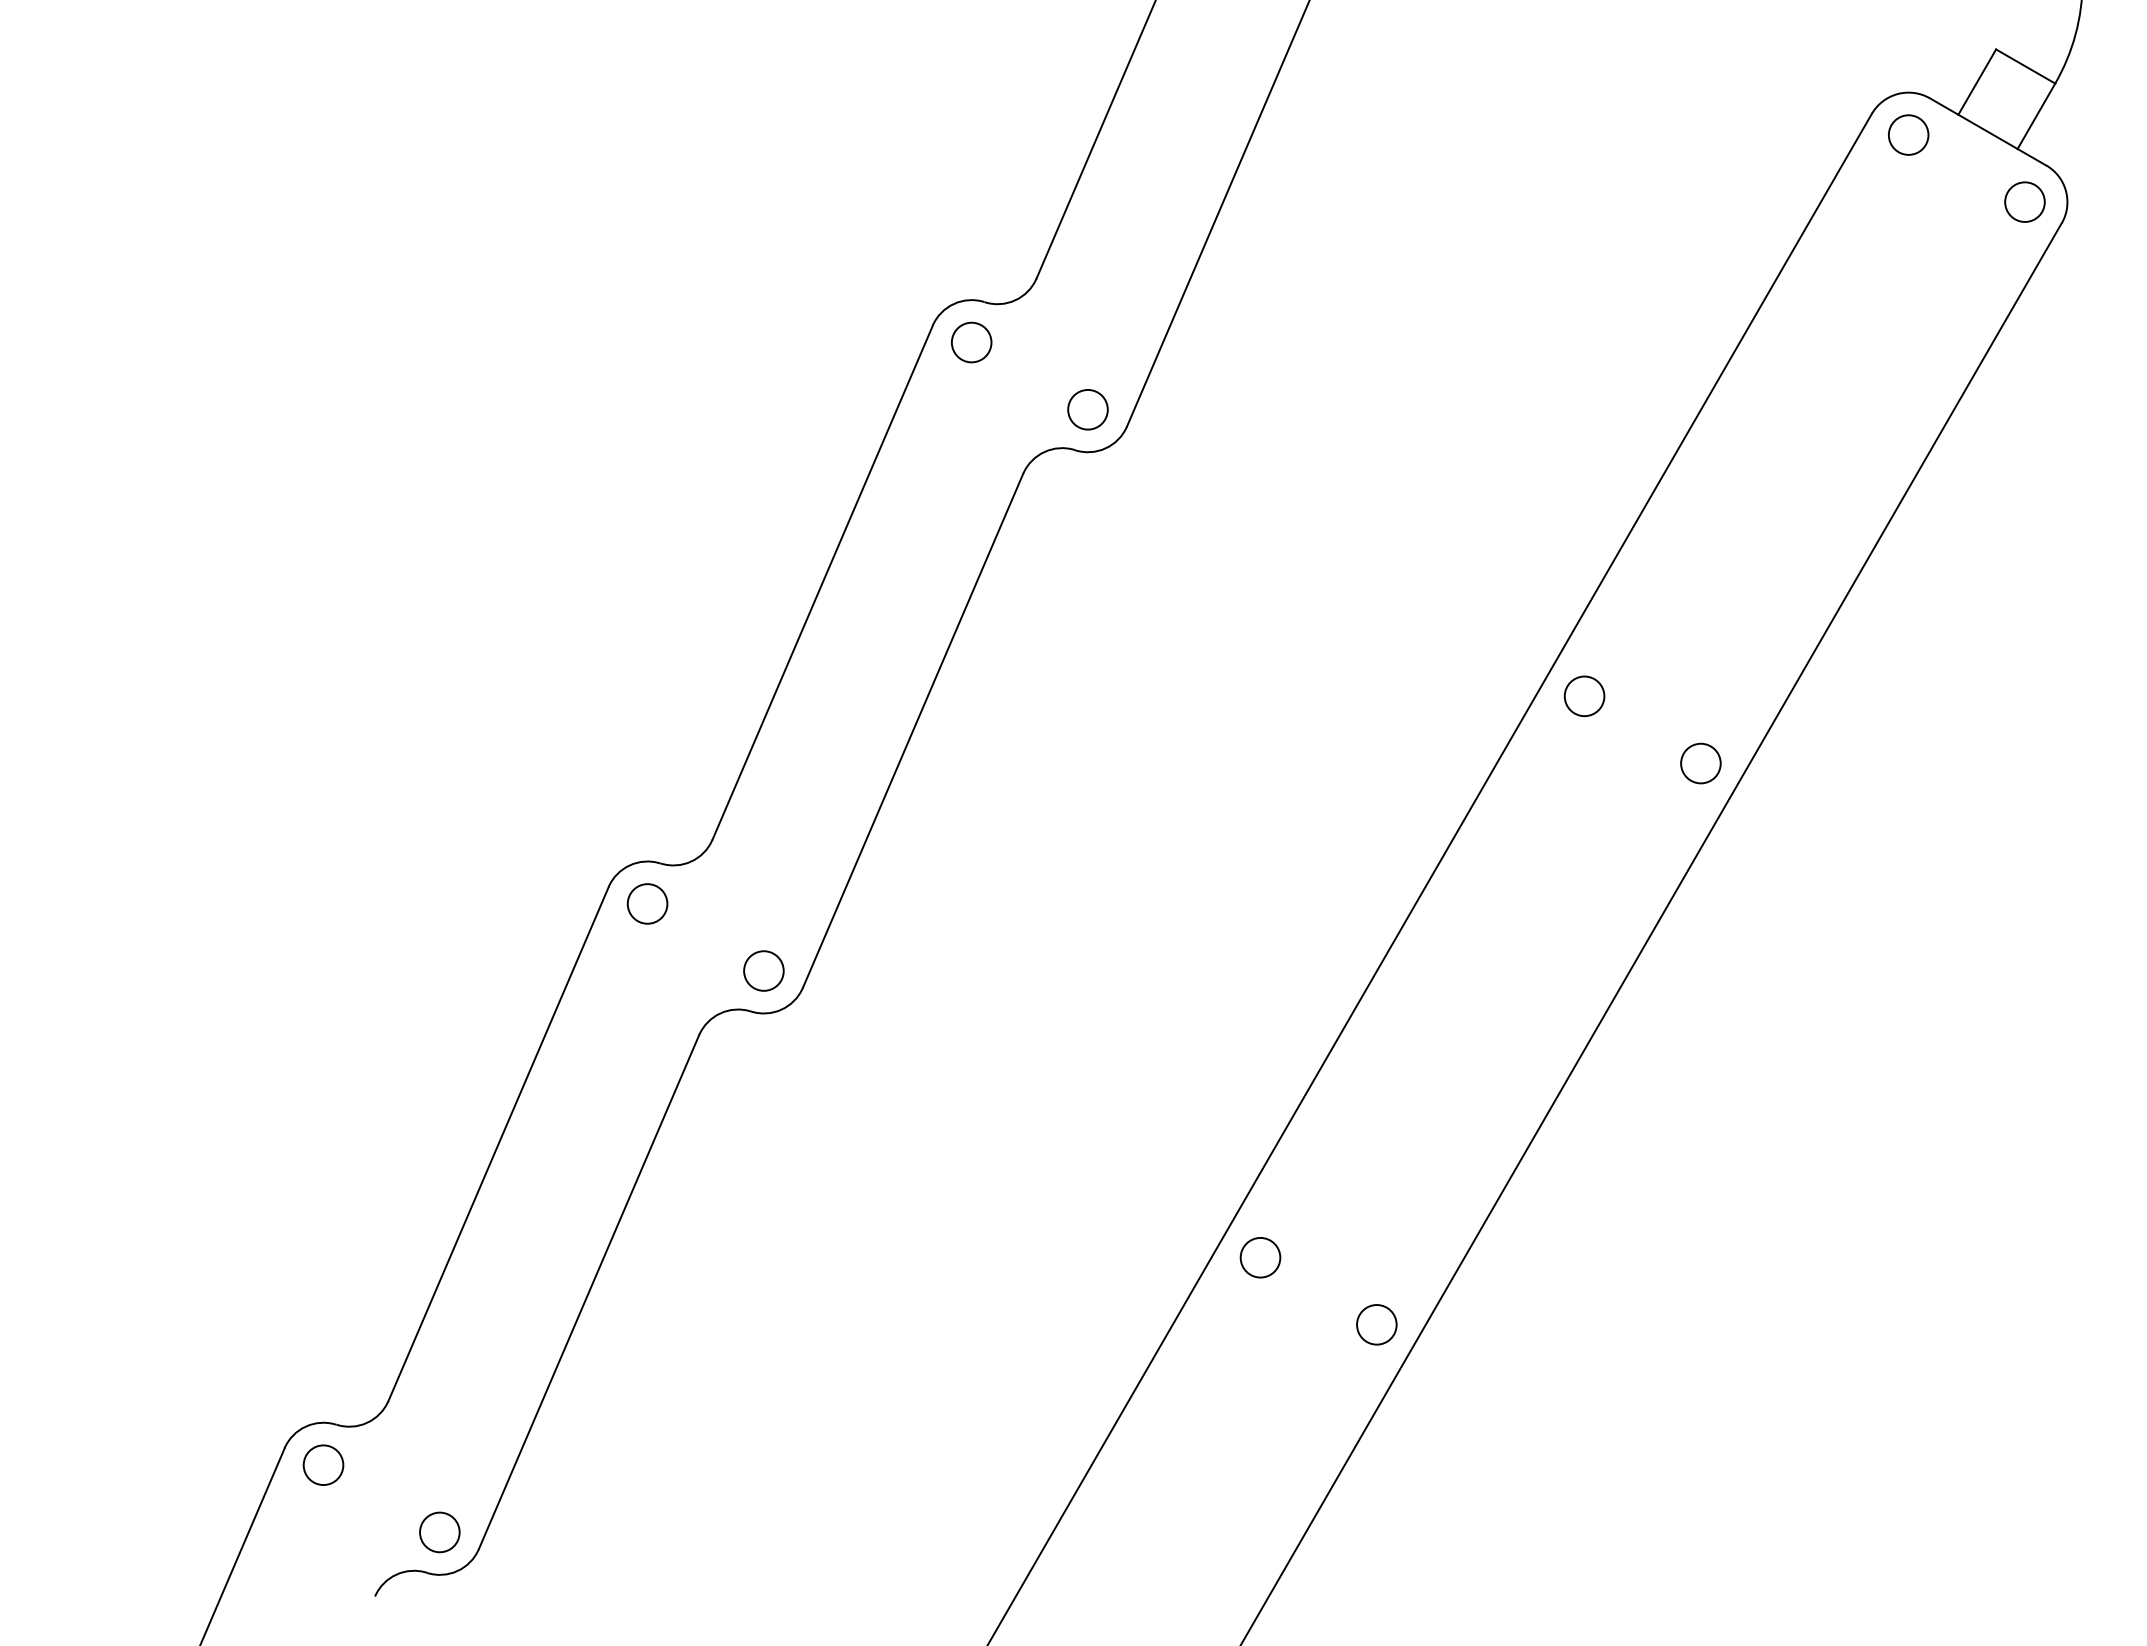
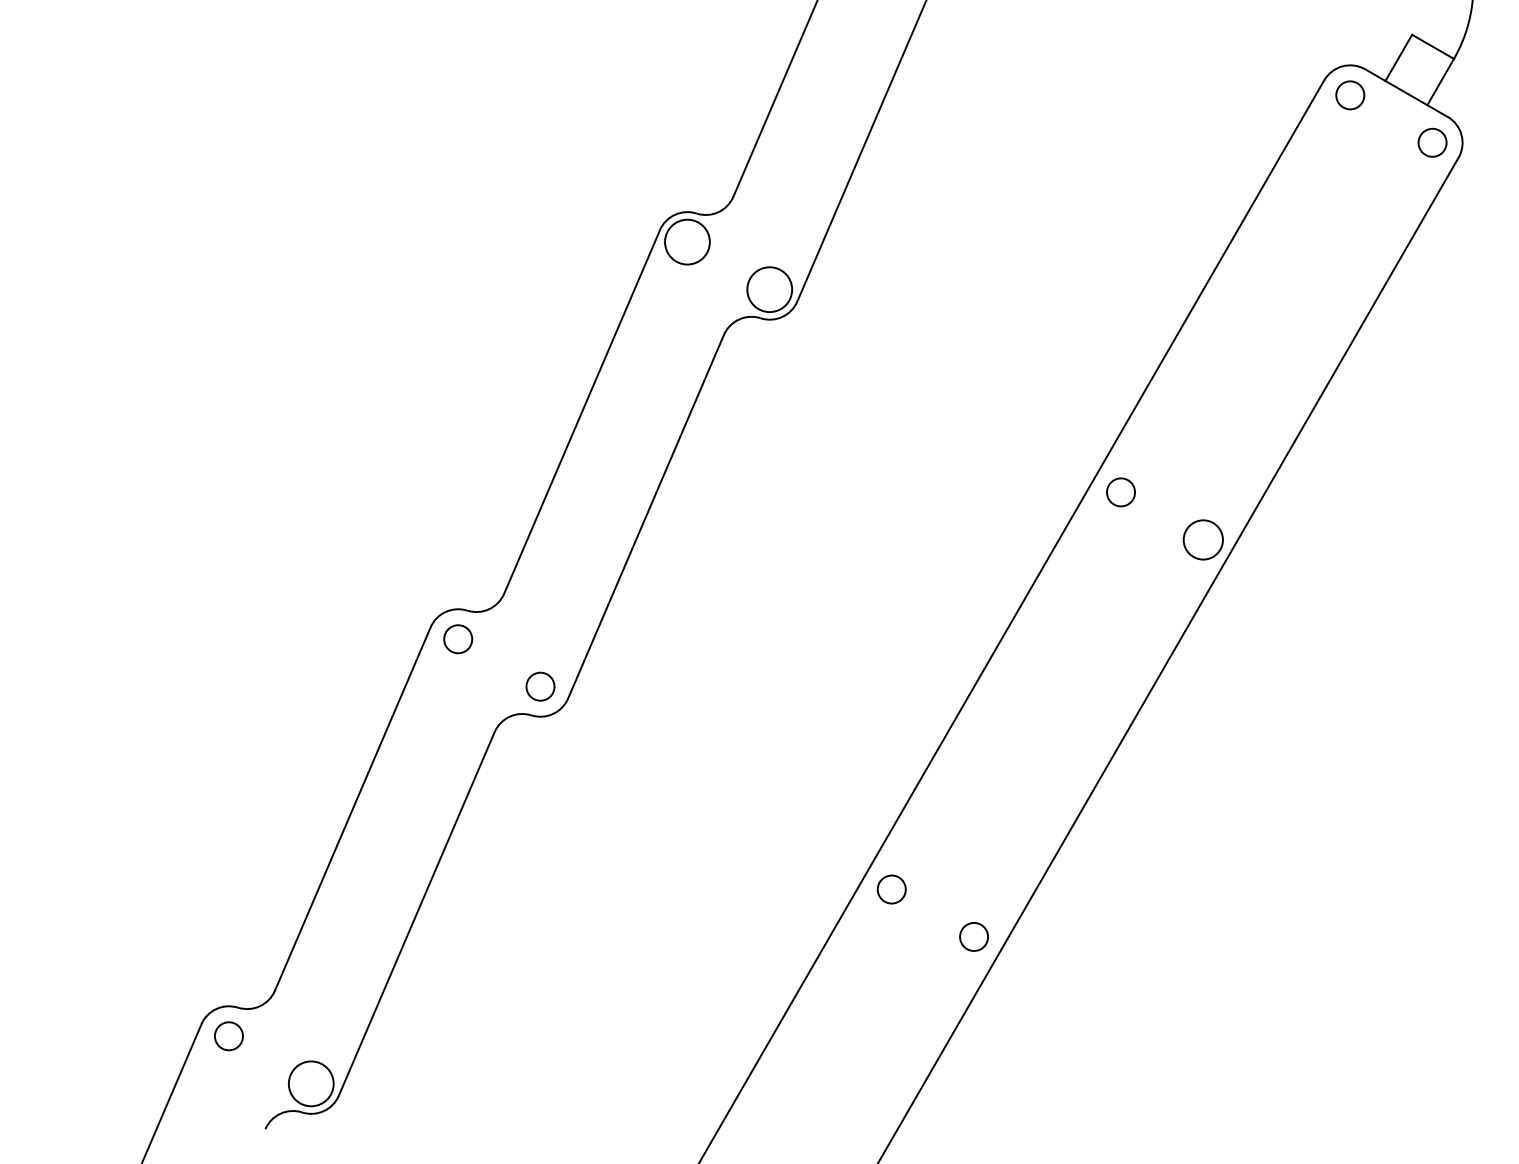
circle: (971, 342) -> (687, 242), size x1.6
circle: (1087, 409) -> (769, 289), size x1.6
circle: (1700, 763) -> (1203, 539), size x1.4
circle: (439, 1532) -> (311, 1083), size x1.6

